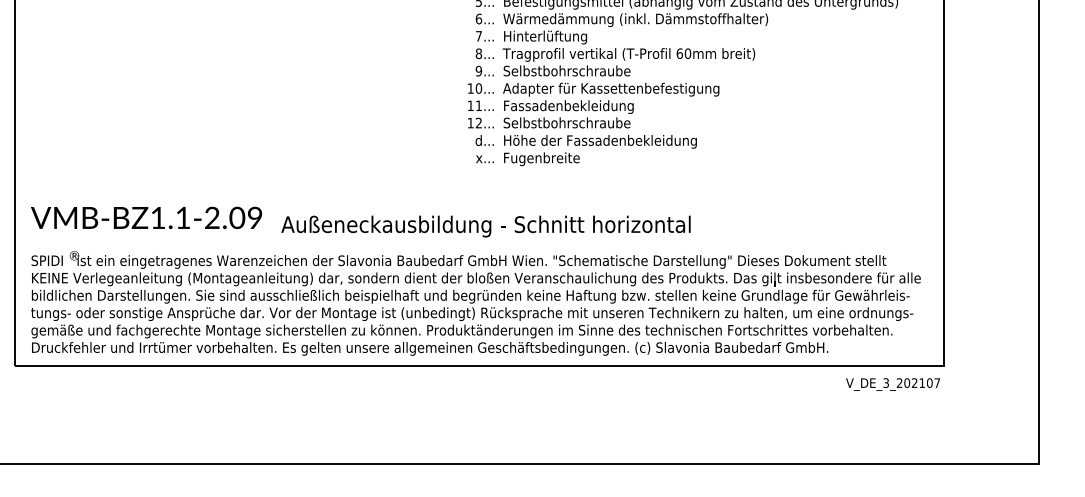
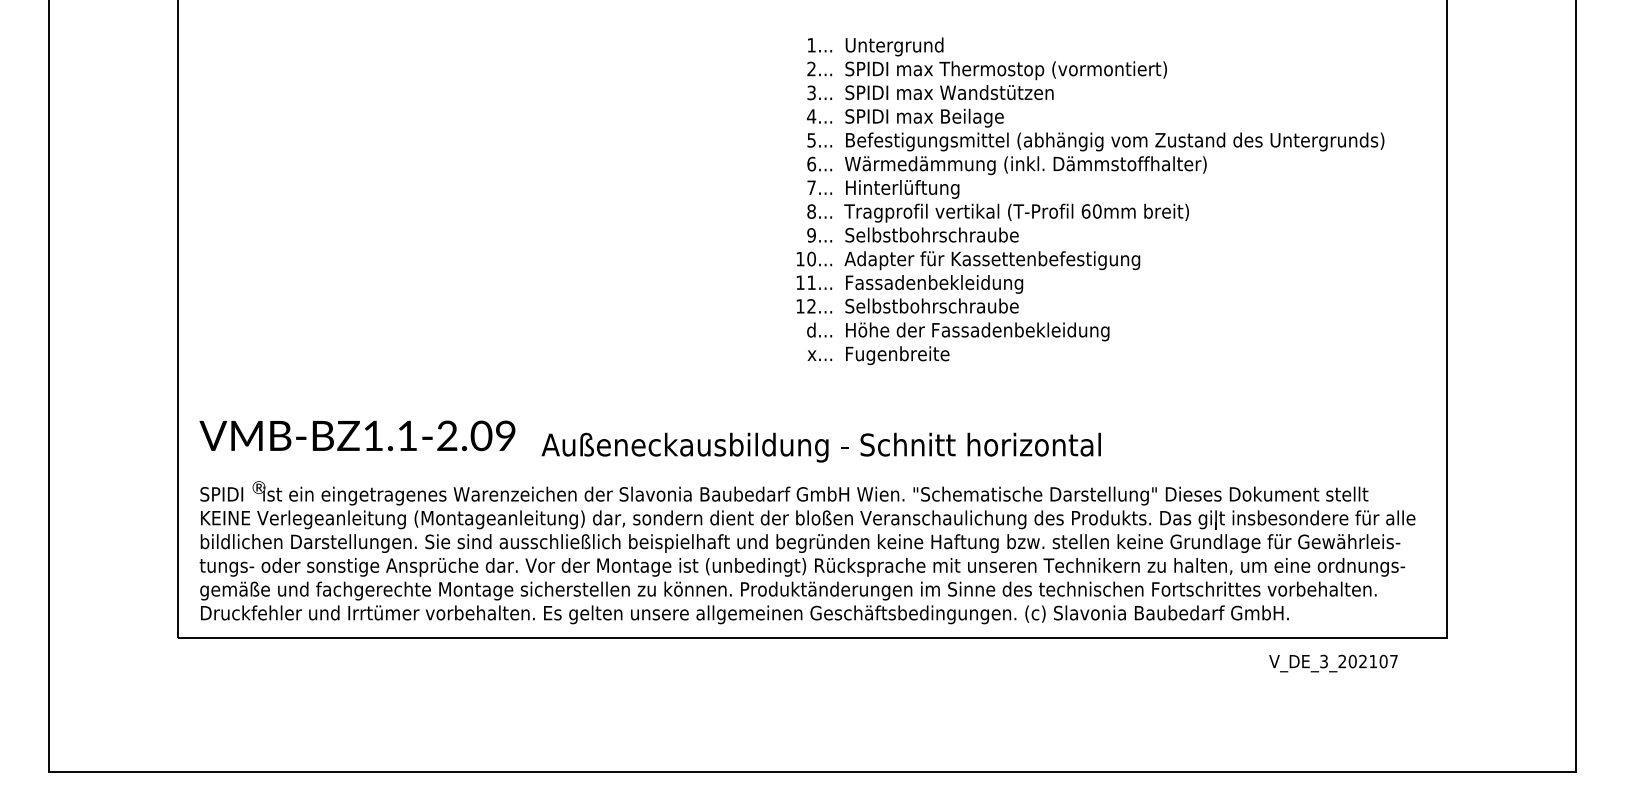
text: (893, 384) -> (1333, 663), moved

